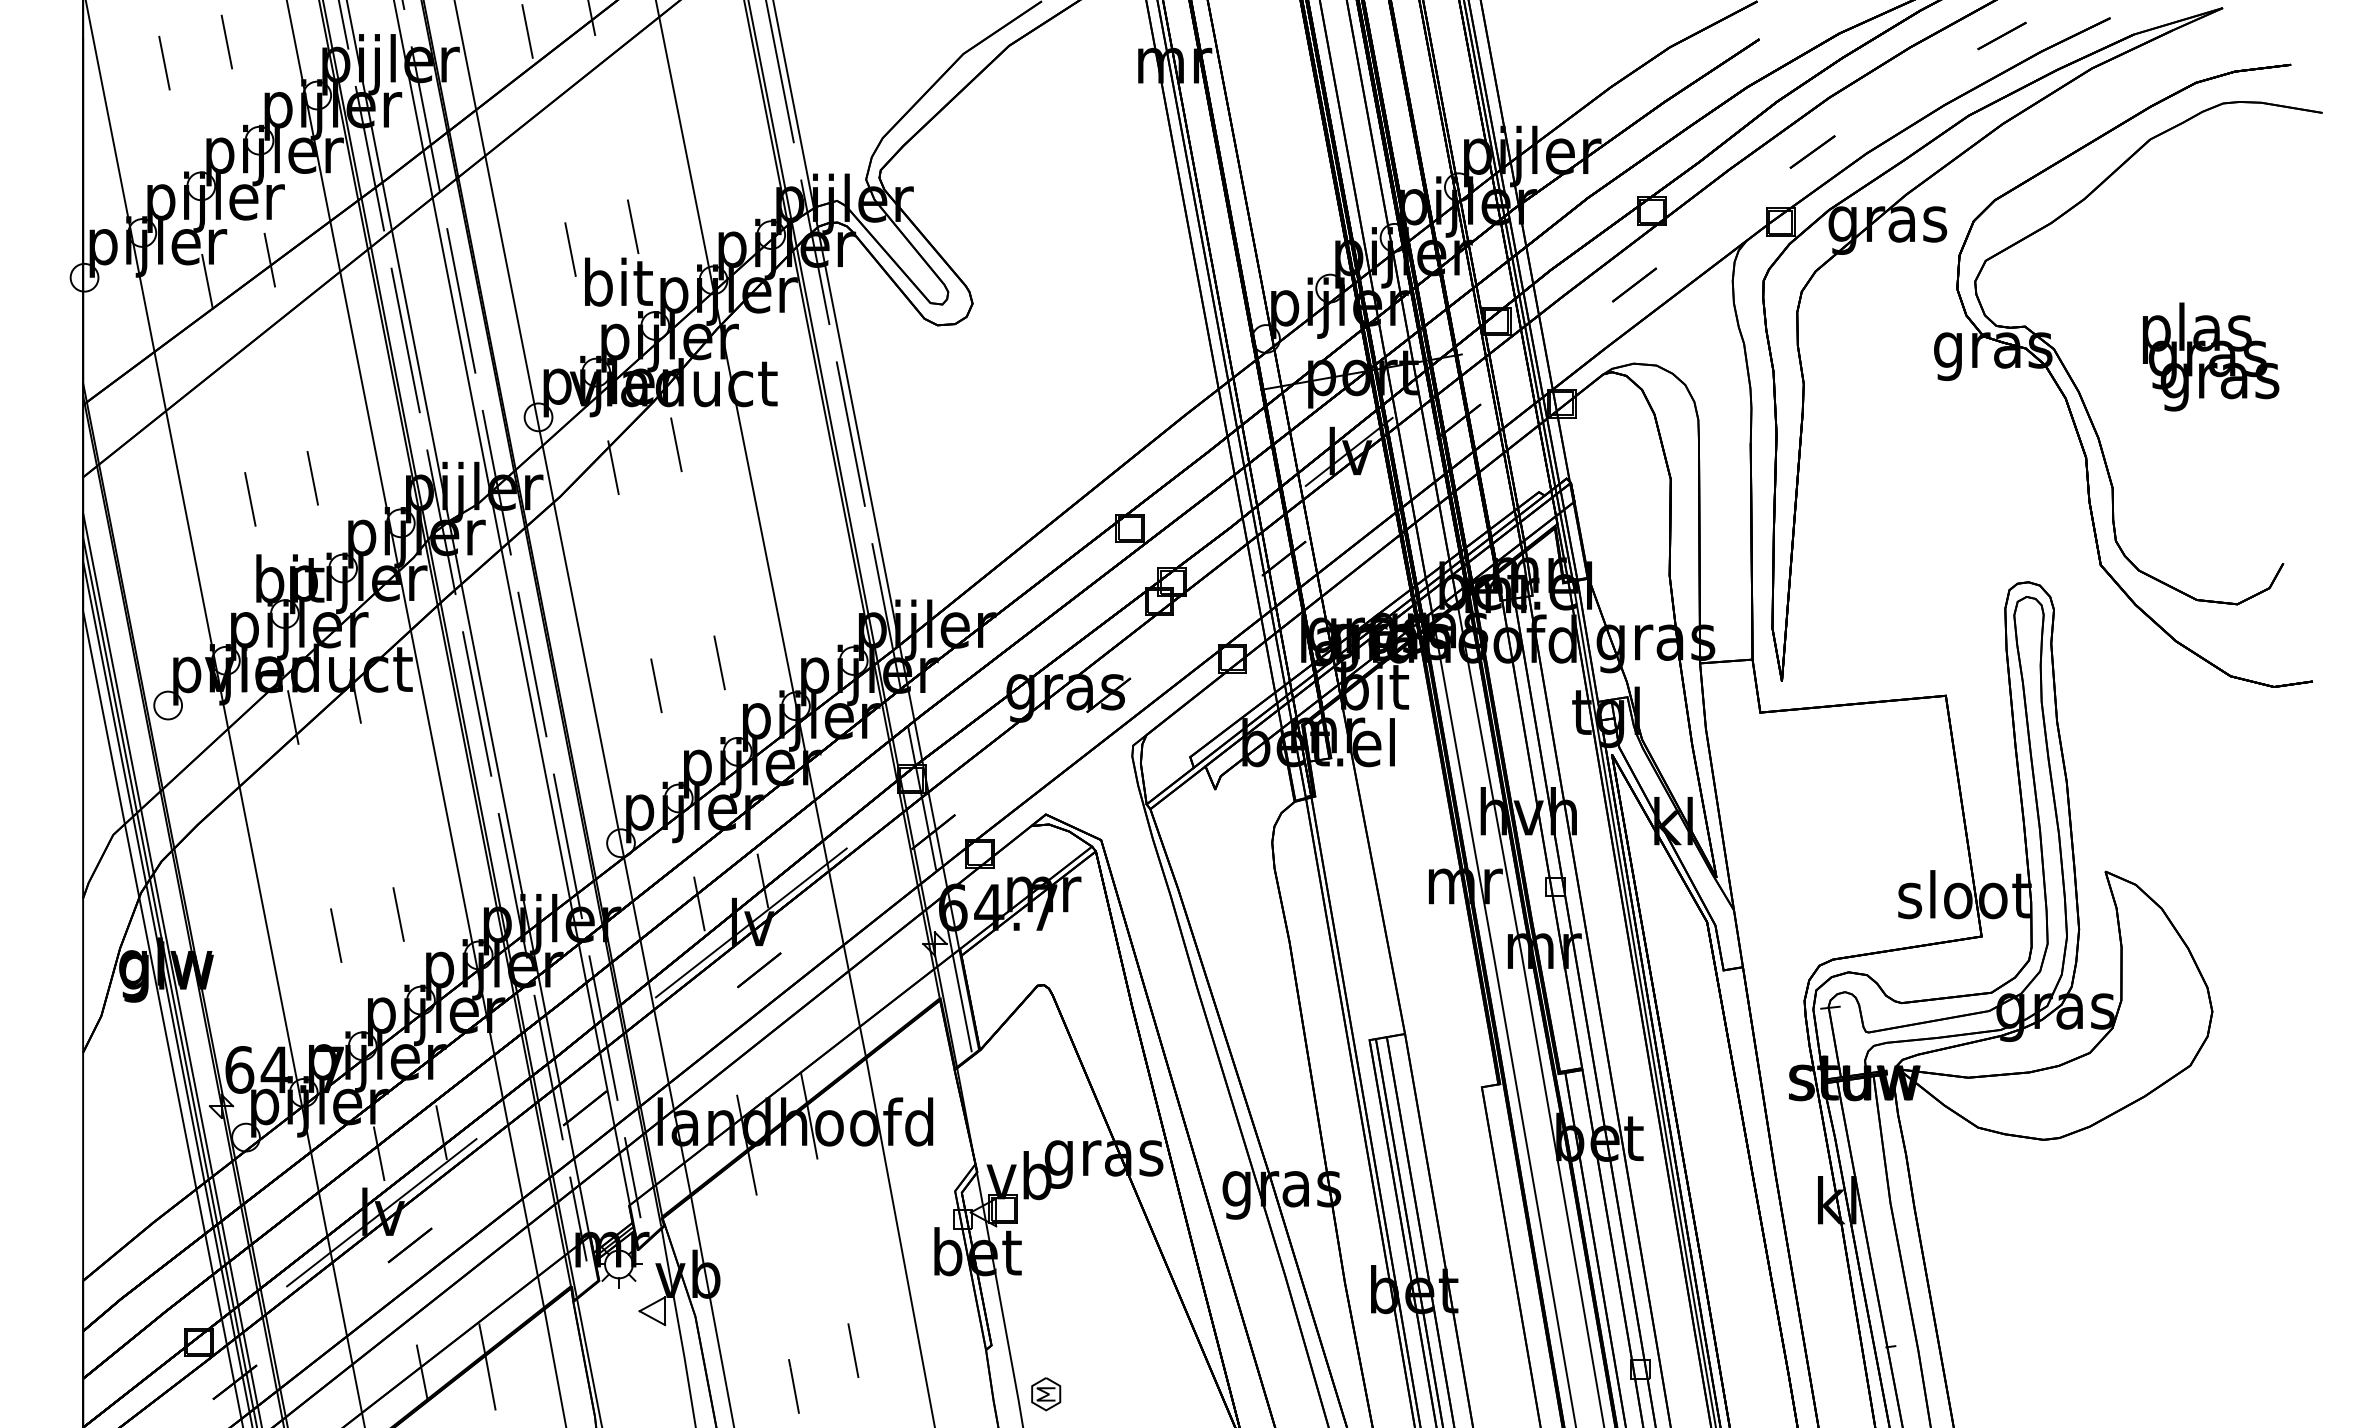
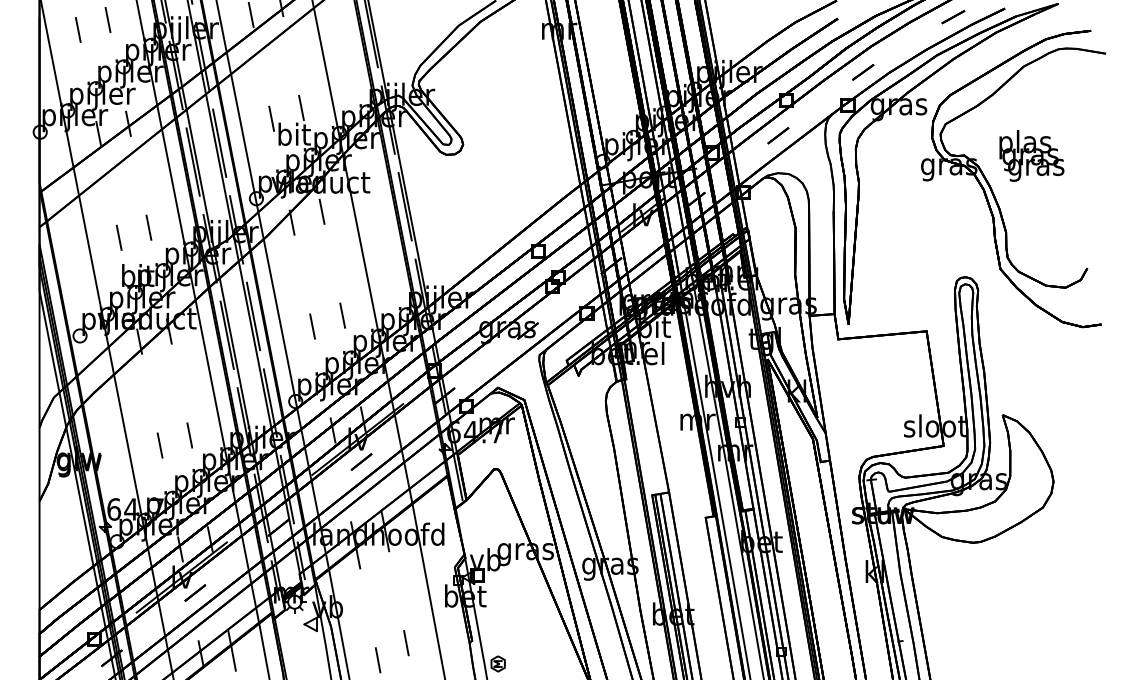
text: (2210, 355) -> (1031, 155), moved

